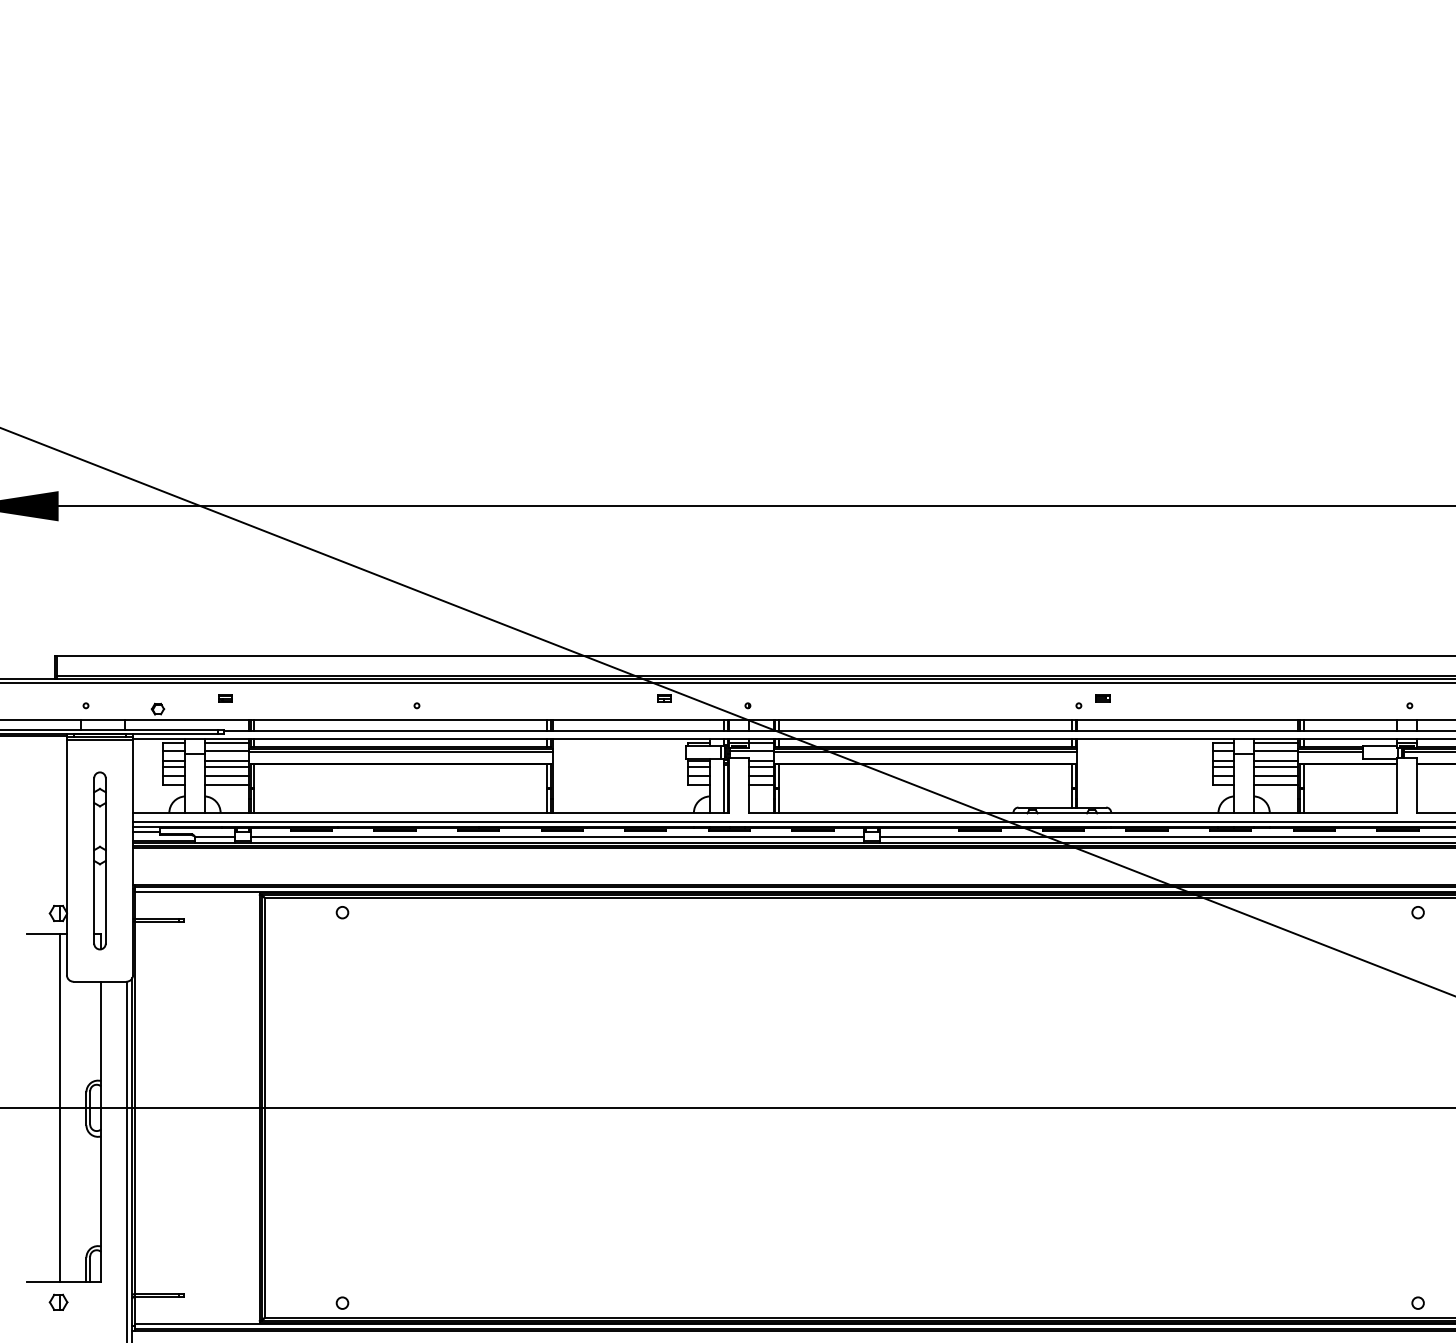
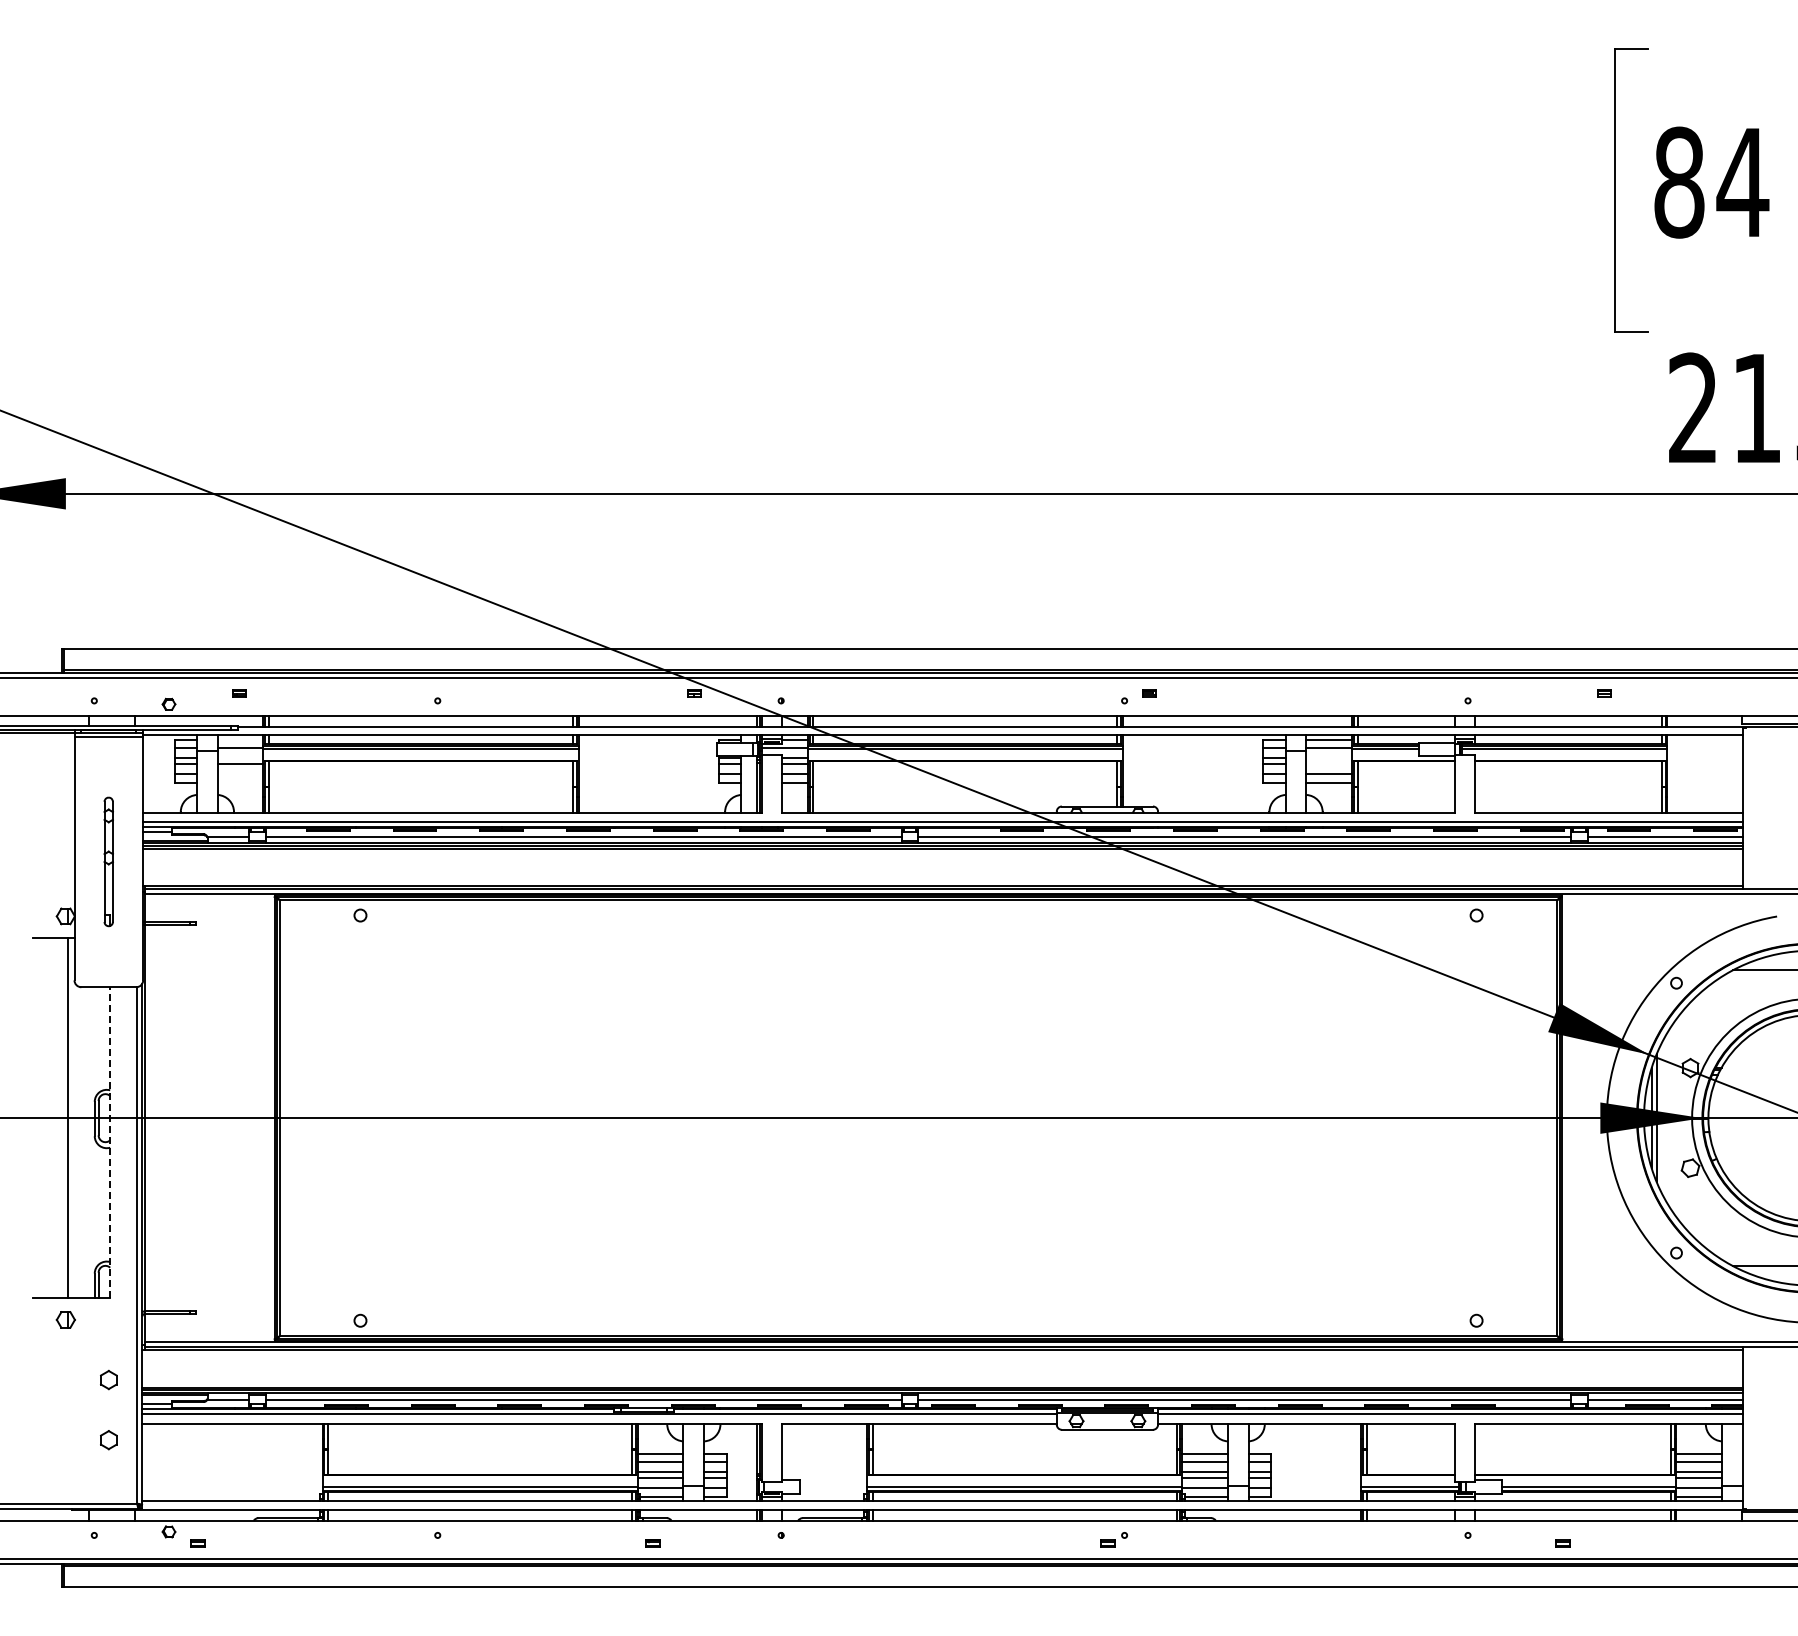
line: (226, 742) -> (240, 739), removed
line: (226, 760) -> (240, 757), removed
line: (1276, 760) -> (1329, 757), removed
line: (1276, 767) -> (1329, 764), removed
line: (226, 775) -> (240, 773), removed
line: (226, 784) -> (240, 782), removed
part: (99, 860) -> (108, 861), size x0.7
line: (101, 1131) -> (110, 1142), solid -> dashed

